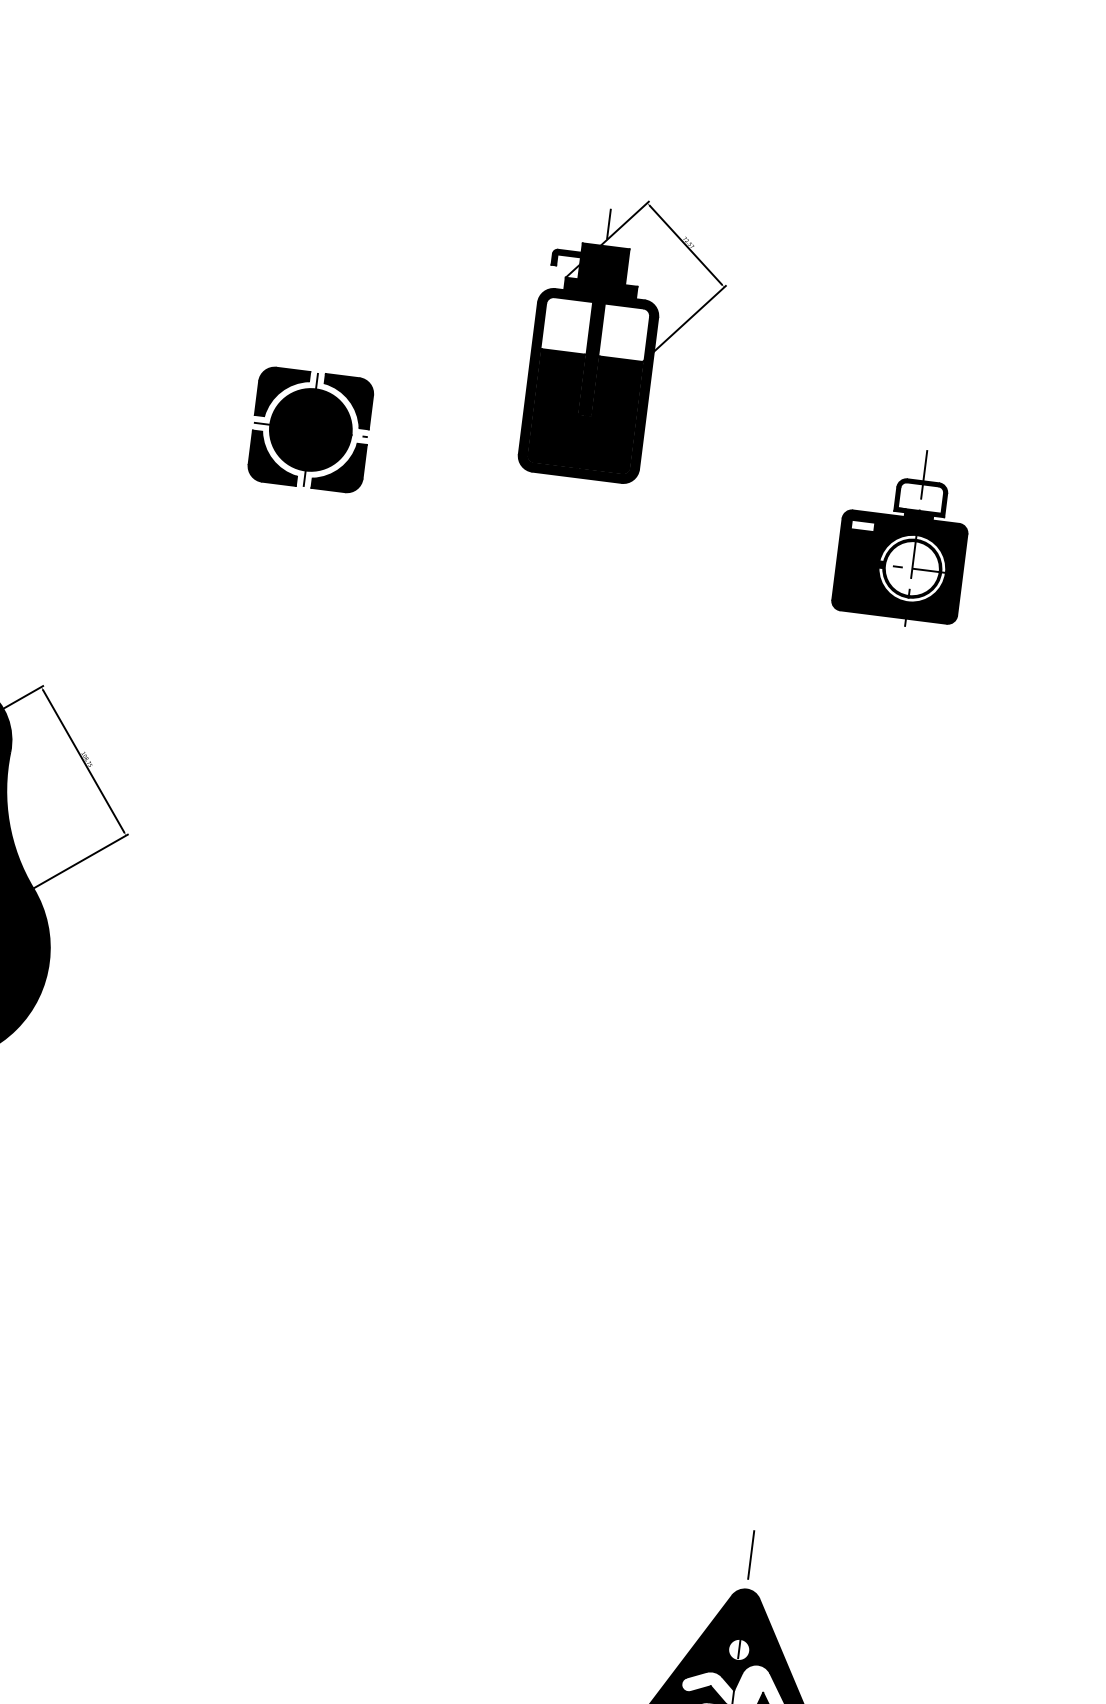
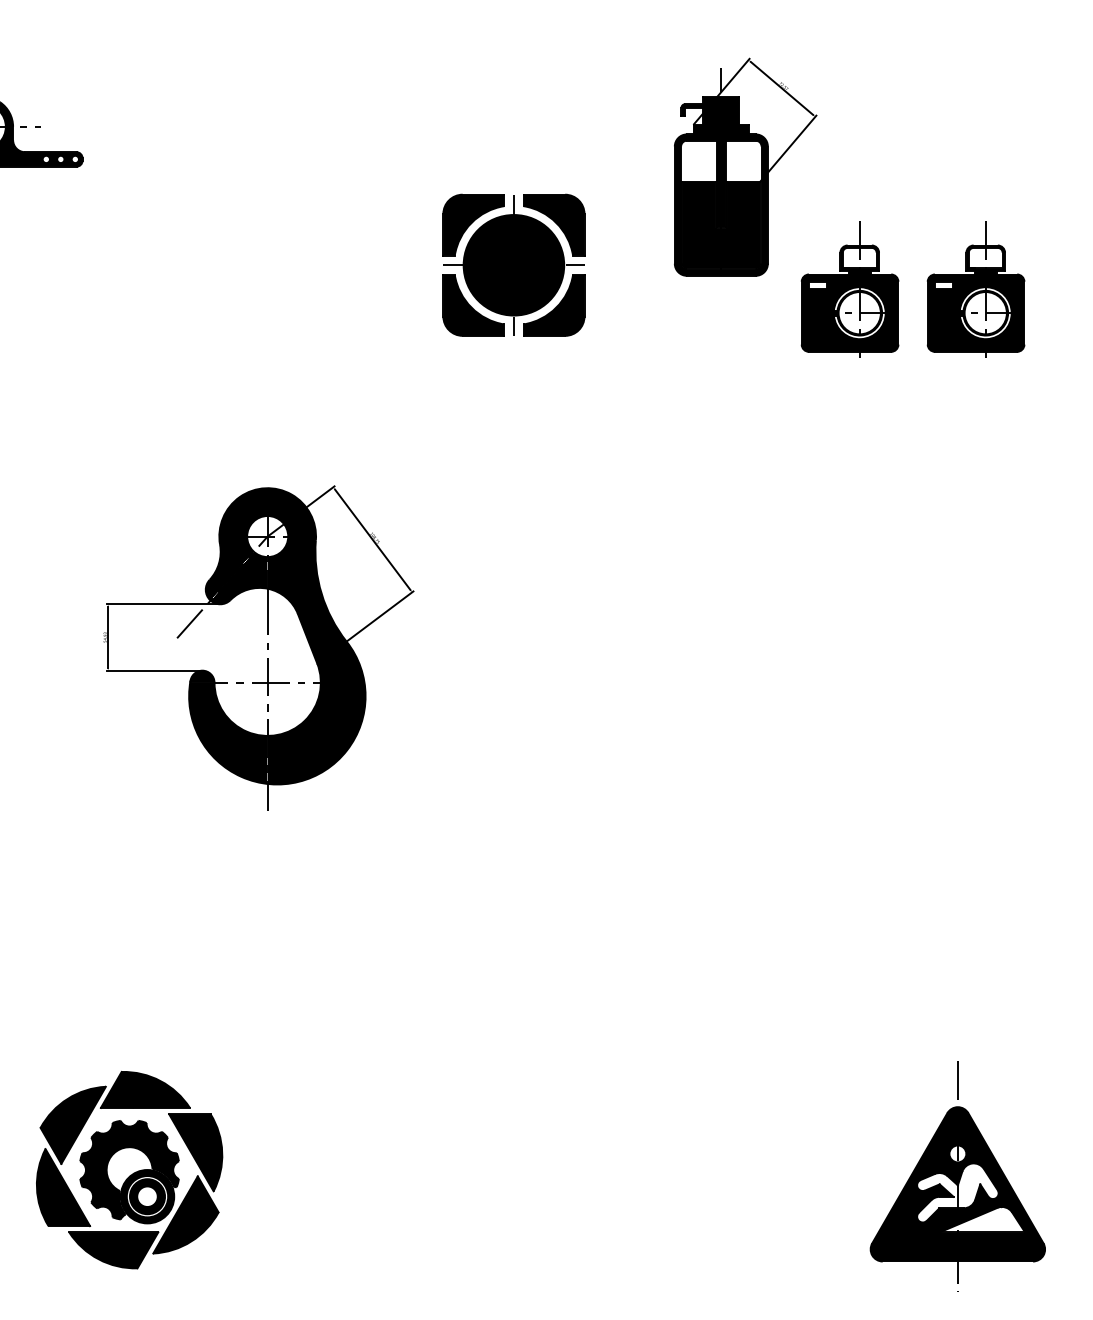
part: (310, 430) -> (513, 265), size x1.6
part: (740, 515) -> (849, 289), added

